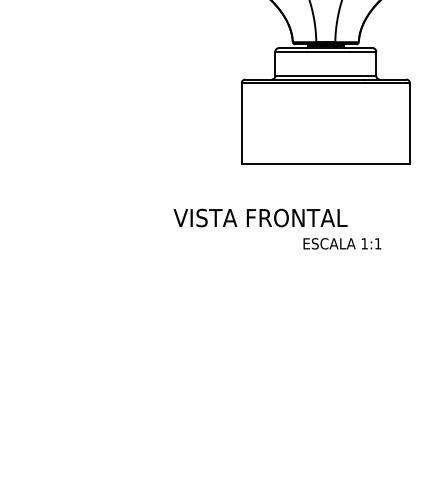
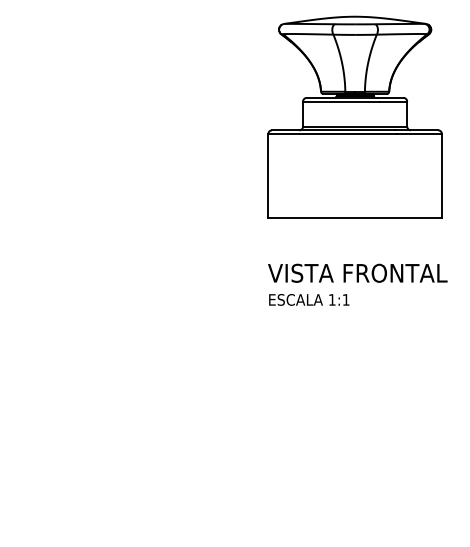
text: (260, 217) -> (357, 272), moved
text: (342, 243) -> (309, 299), moved

